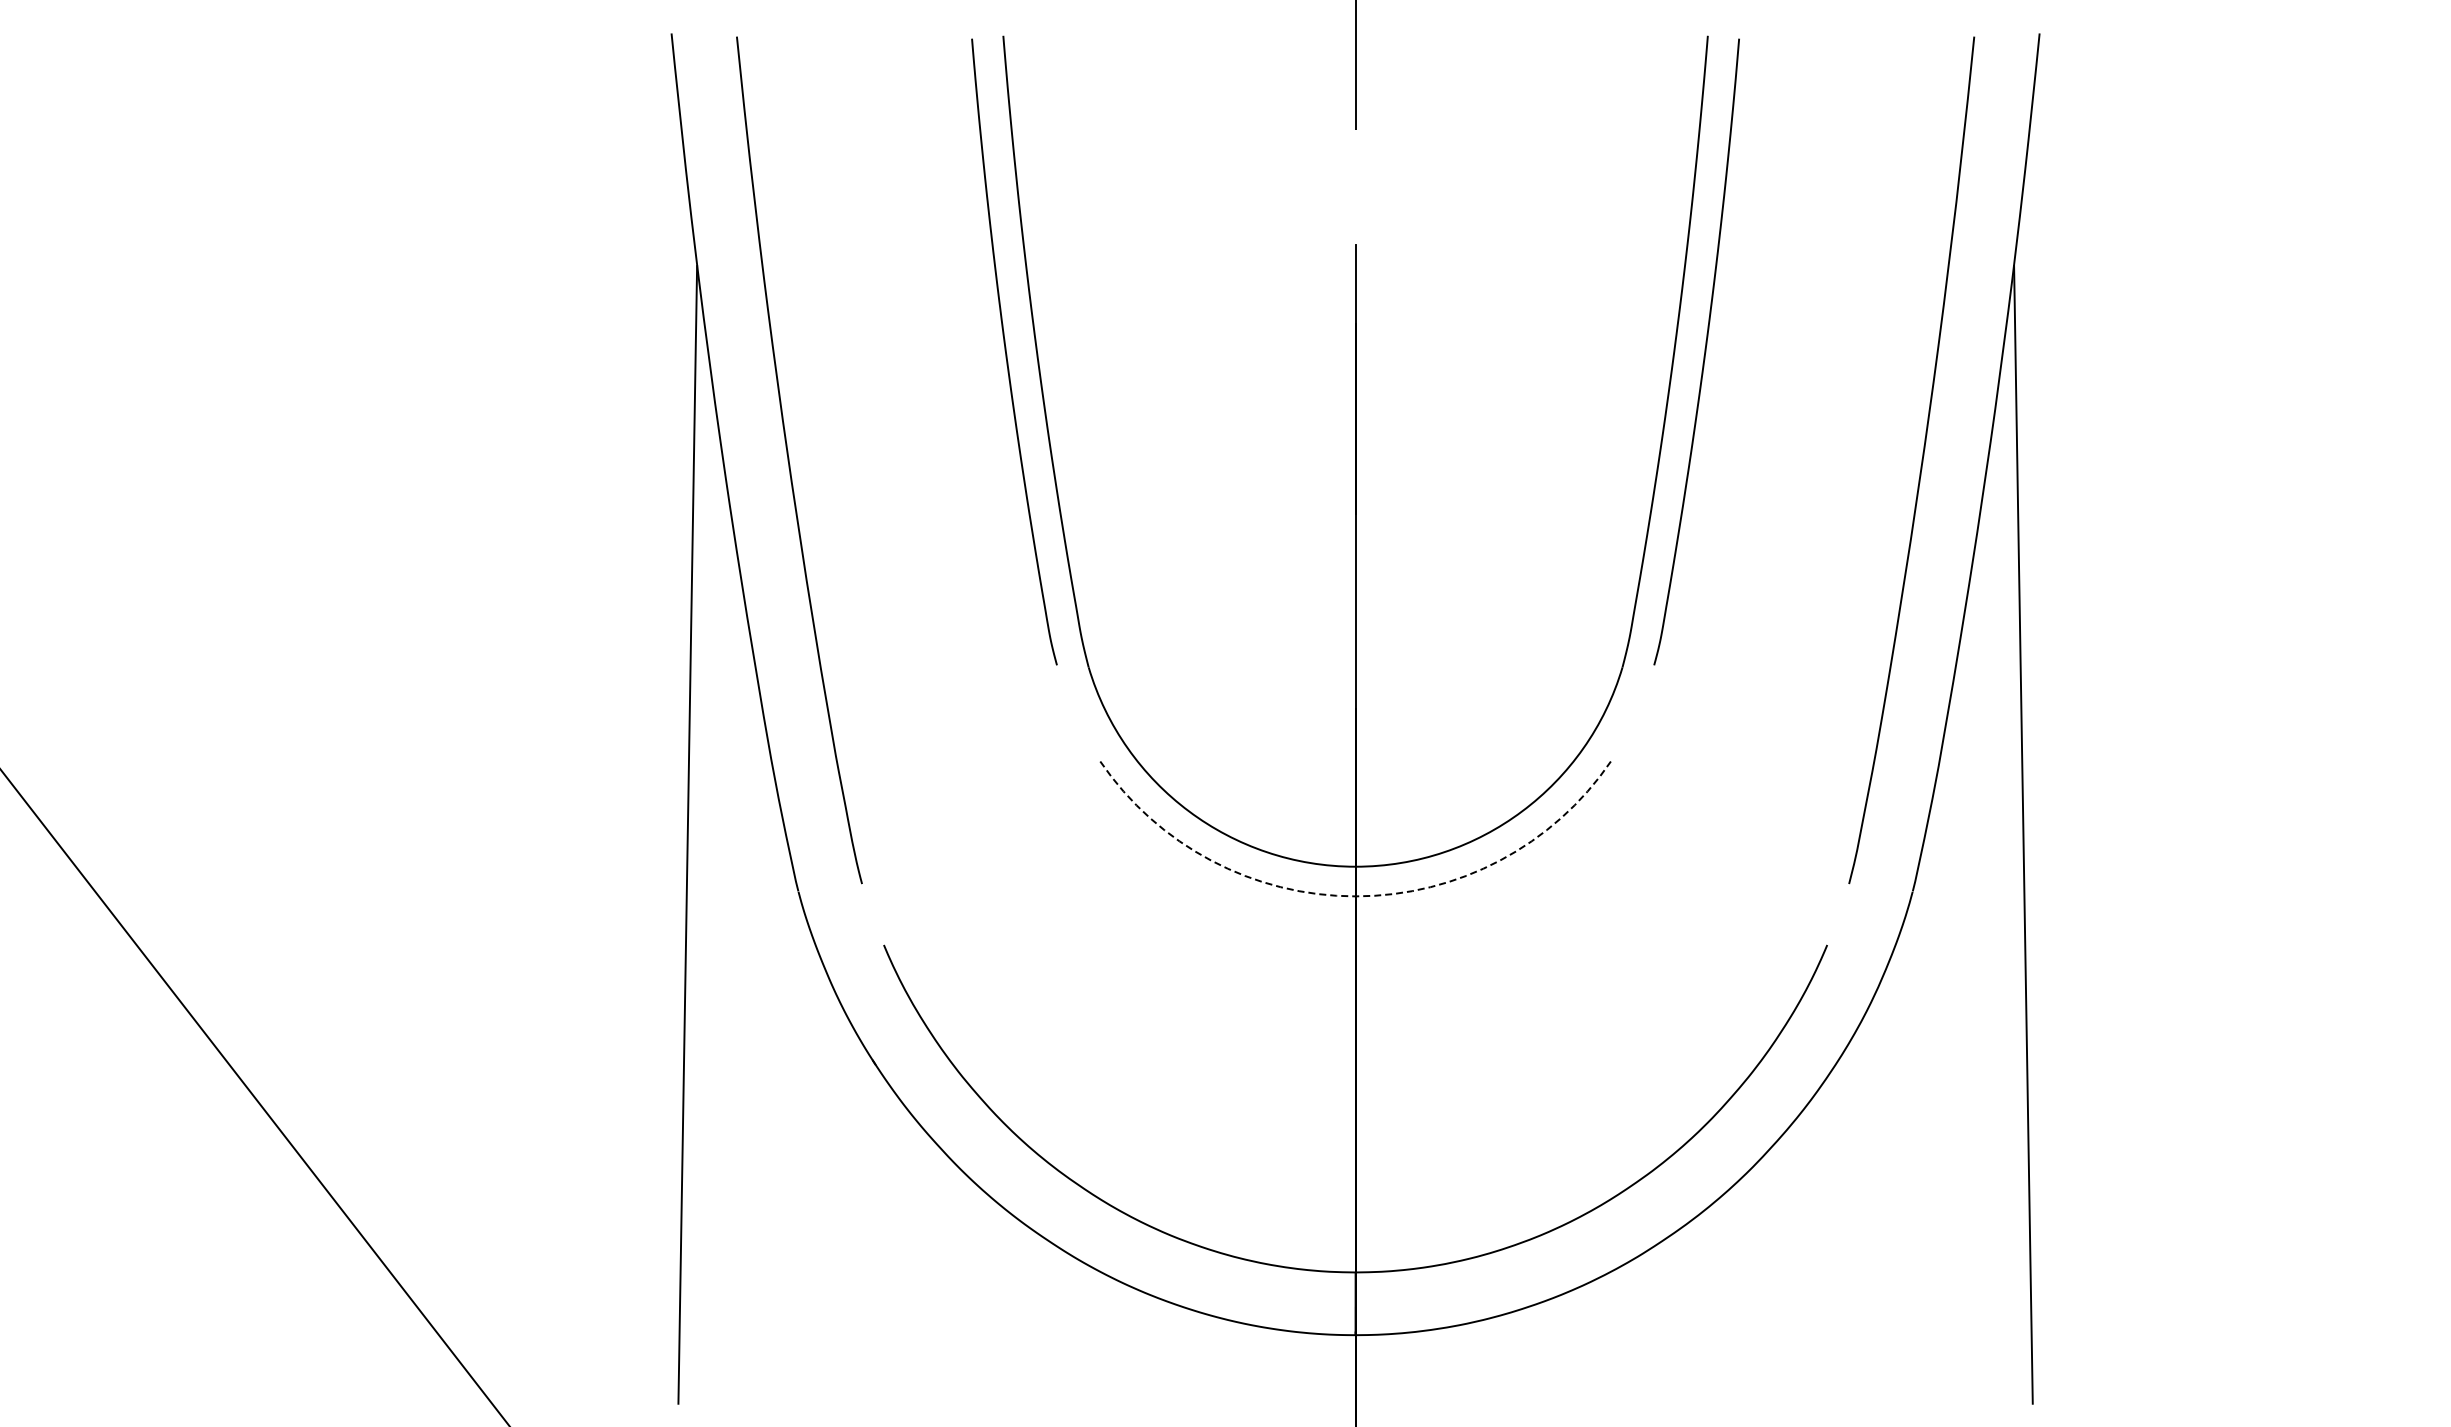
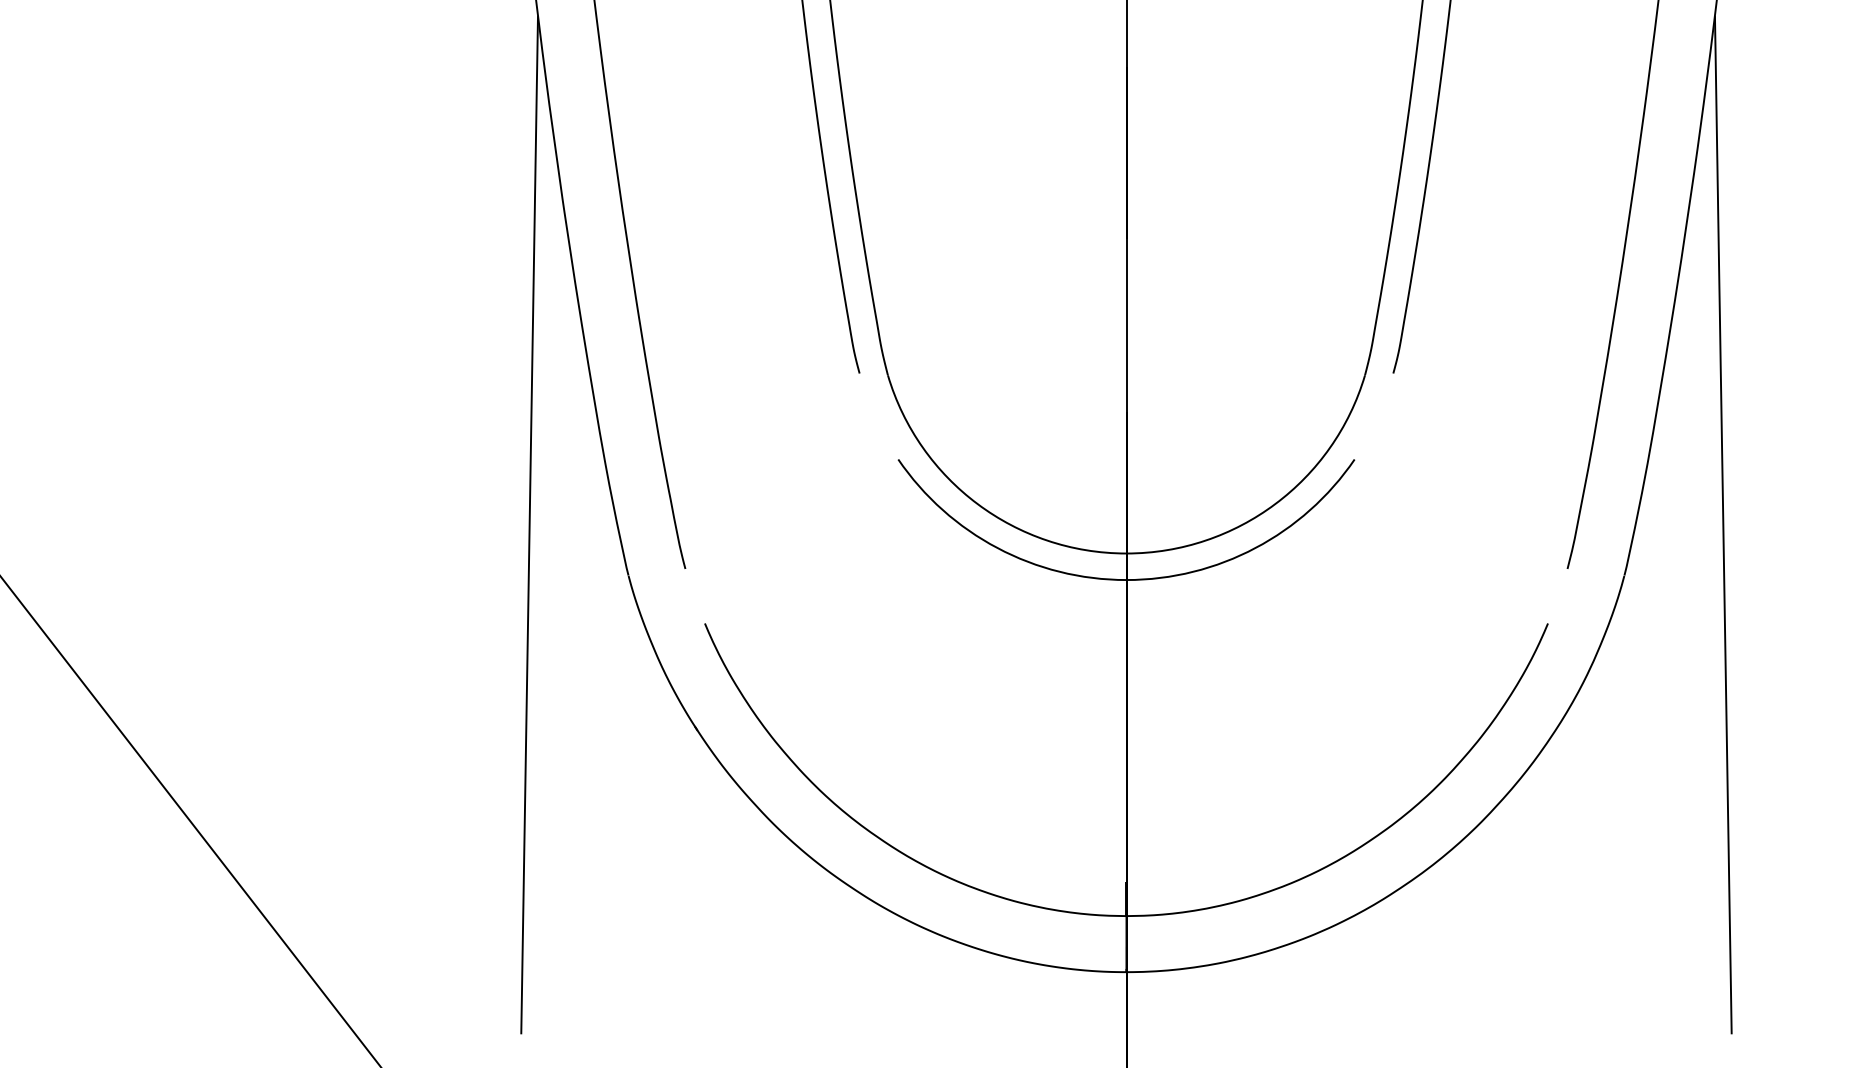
arc: (1355, 896) -> (1126, 580), dashed -> solid

